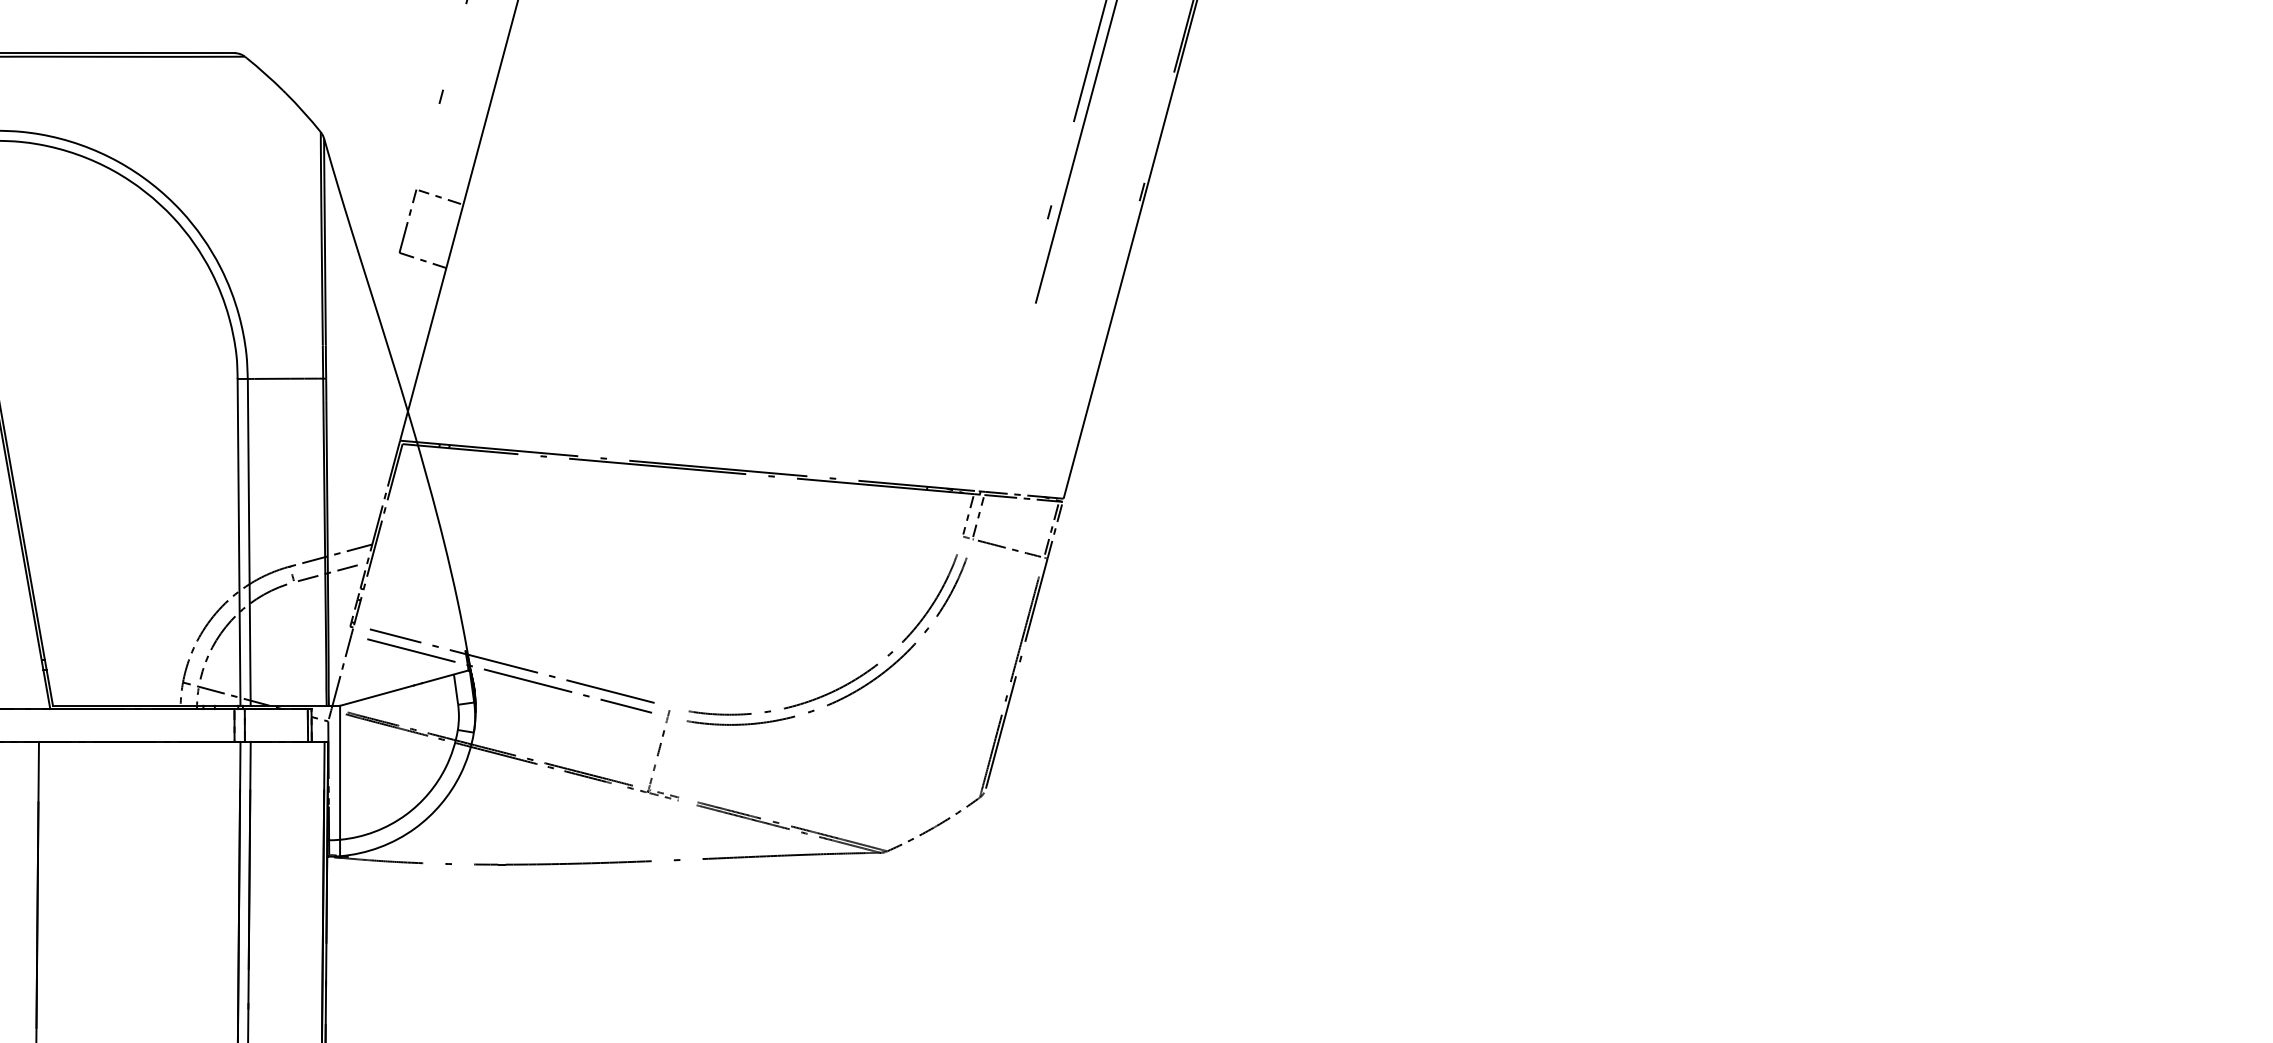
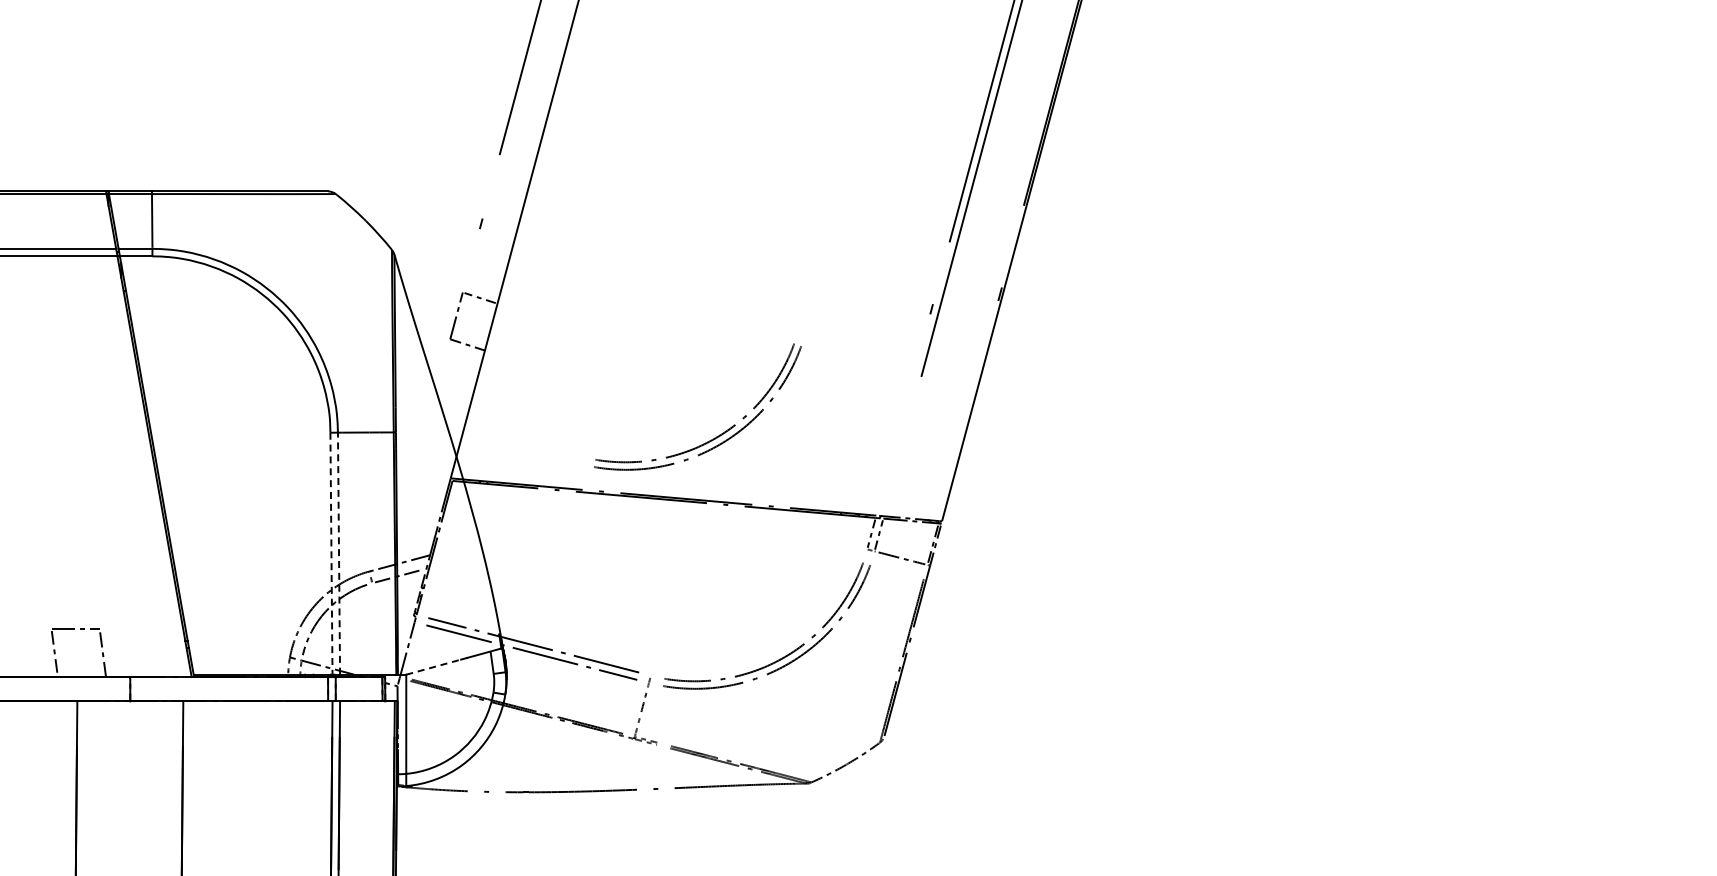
part: (756, 385) -> (714, 437), added
line: (239, 542) -> (331, 553), solid -> dashed
line: (249, 542) -> (339, 553), solid -> dashed
line: (378, 696) -> (434, 667), solid -> dashed

